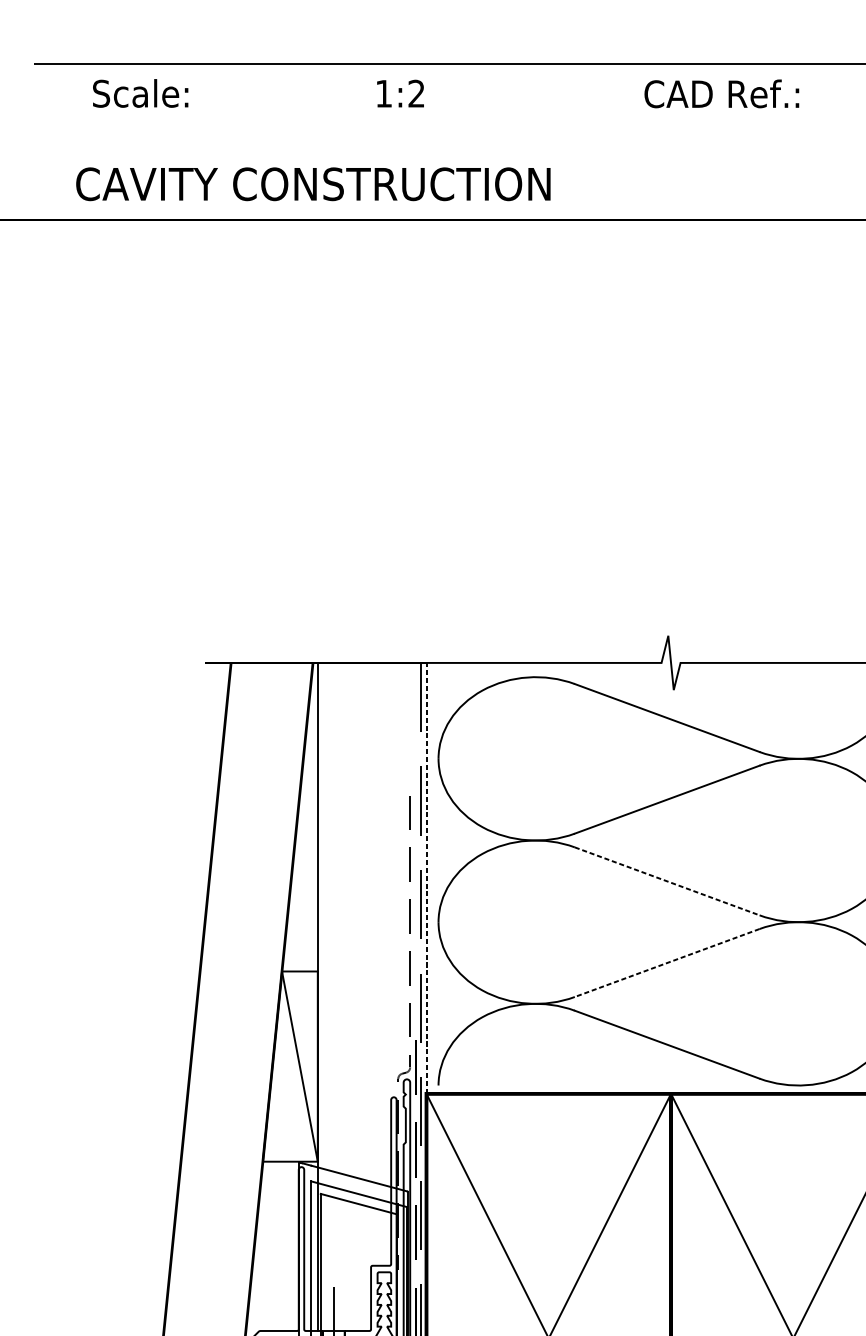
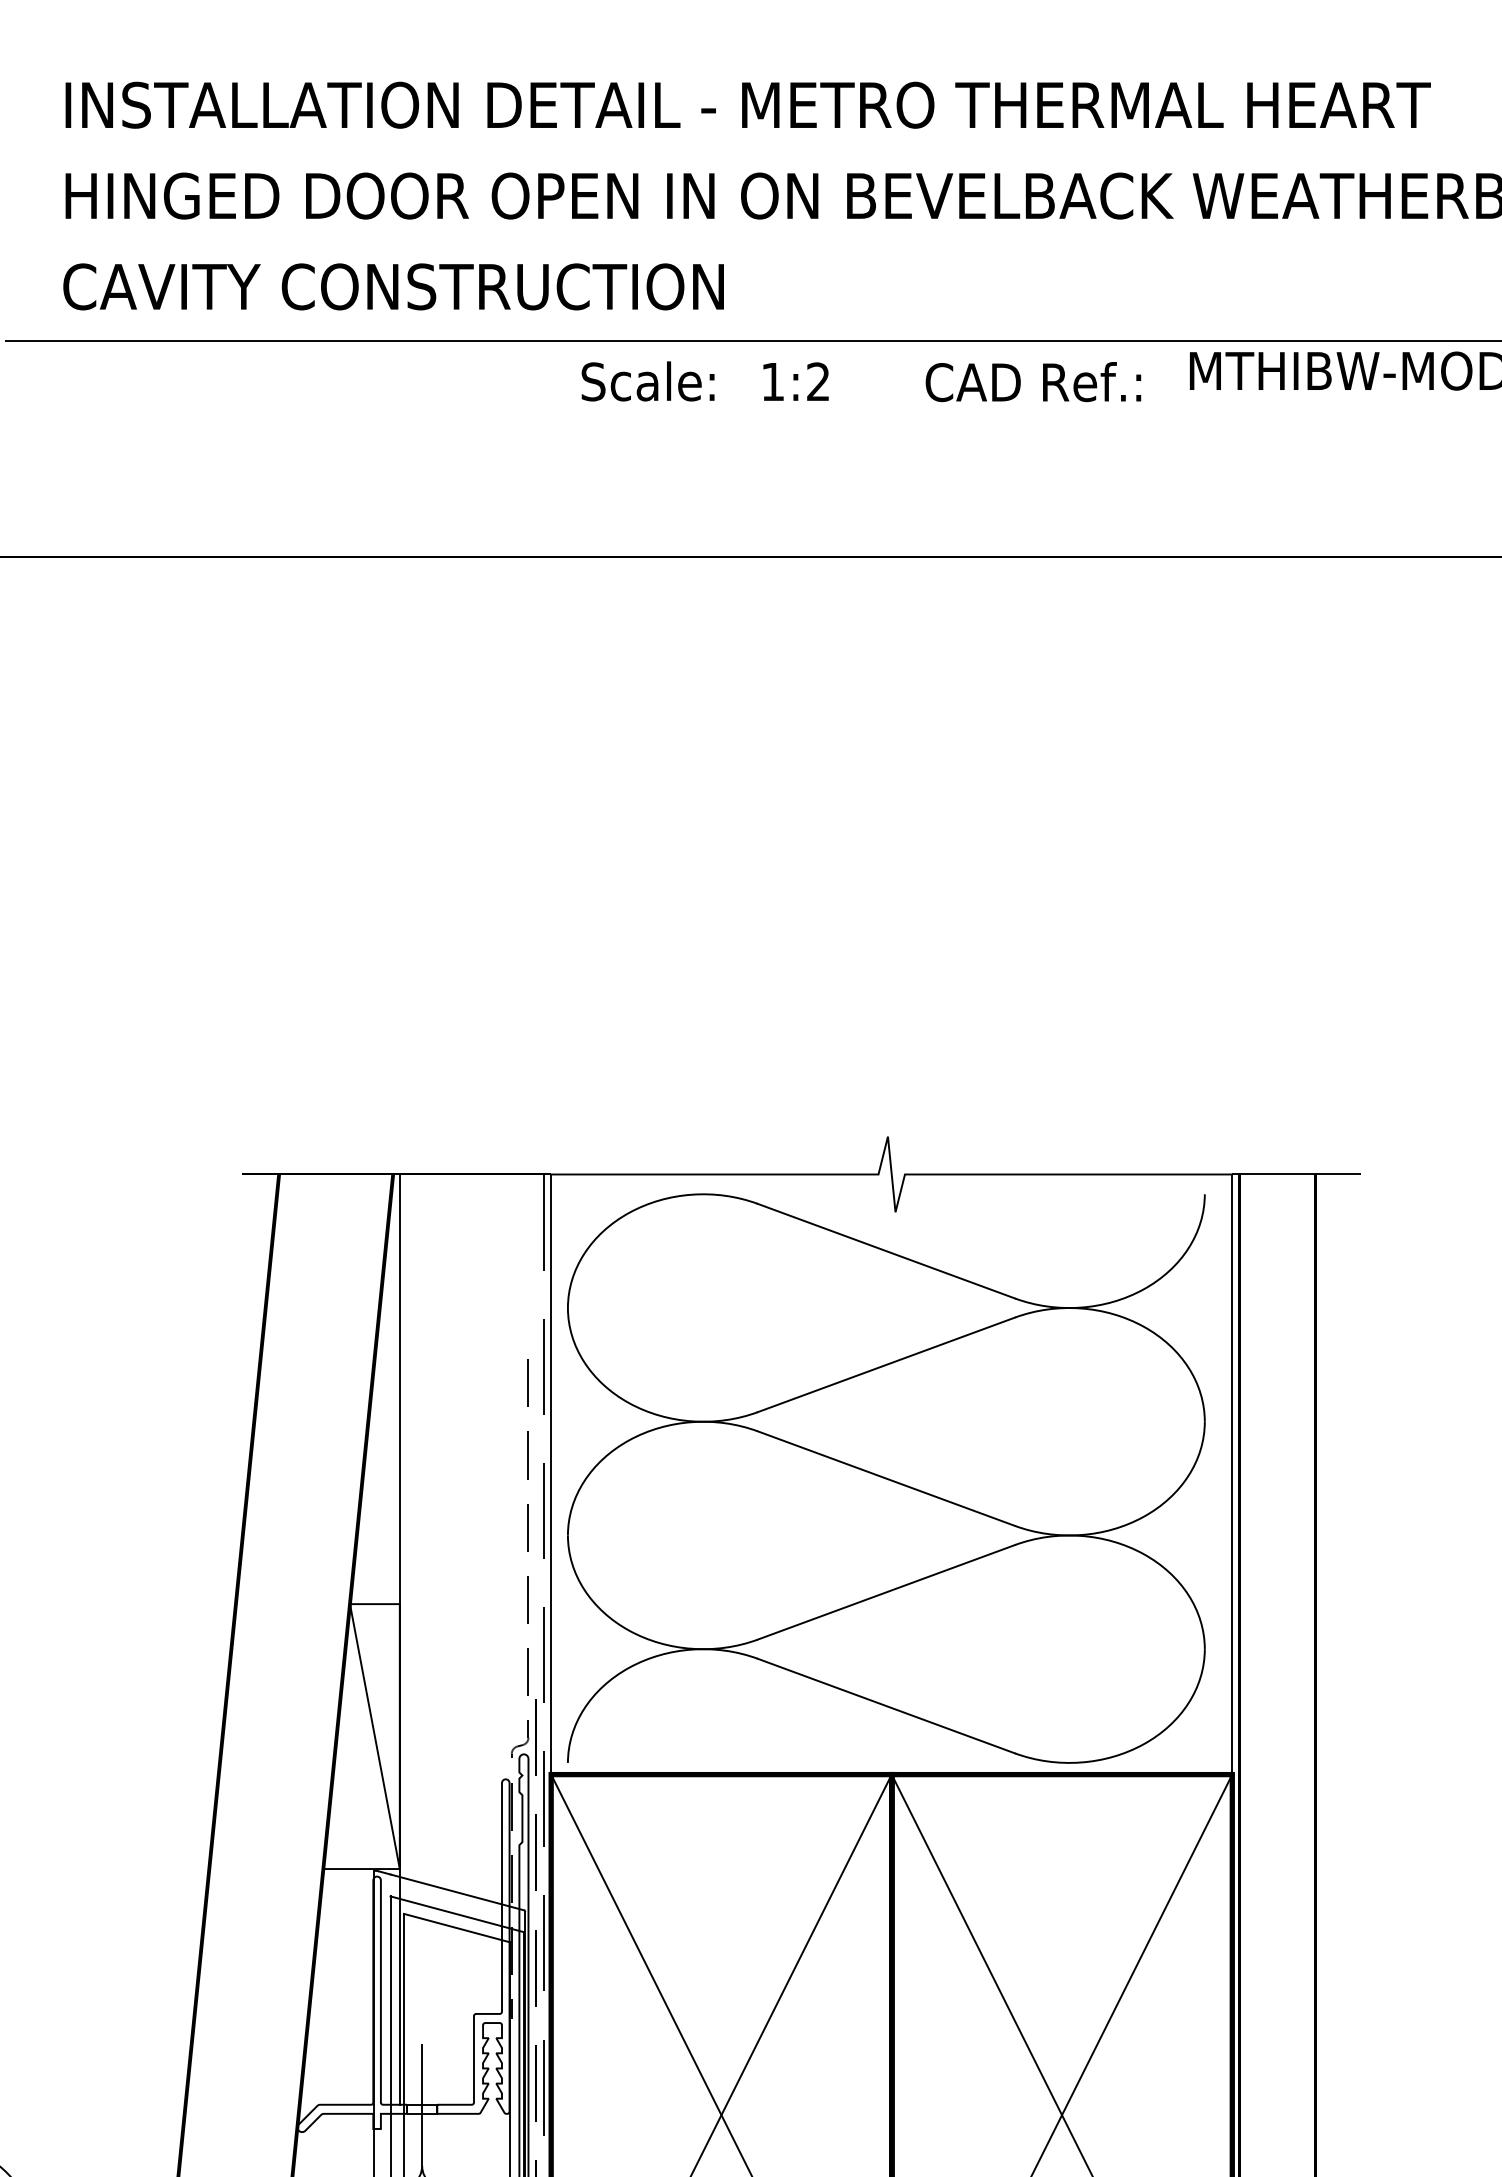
text: (140, 93) -> (647, 381), moved
text: (400, 93) -> (795, 381), moved
text: (721, 94) -> (1033, 382), moved
text: (313, 183) -> (393, 286), moved
line: (426, 878) -> (551, 1474), dashed -> solid
line: (667, 881) -> (886, 1478), dashed -> solid
line: (666, 963) -> (885, 1592), dashed -> solid

